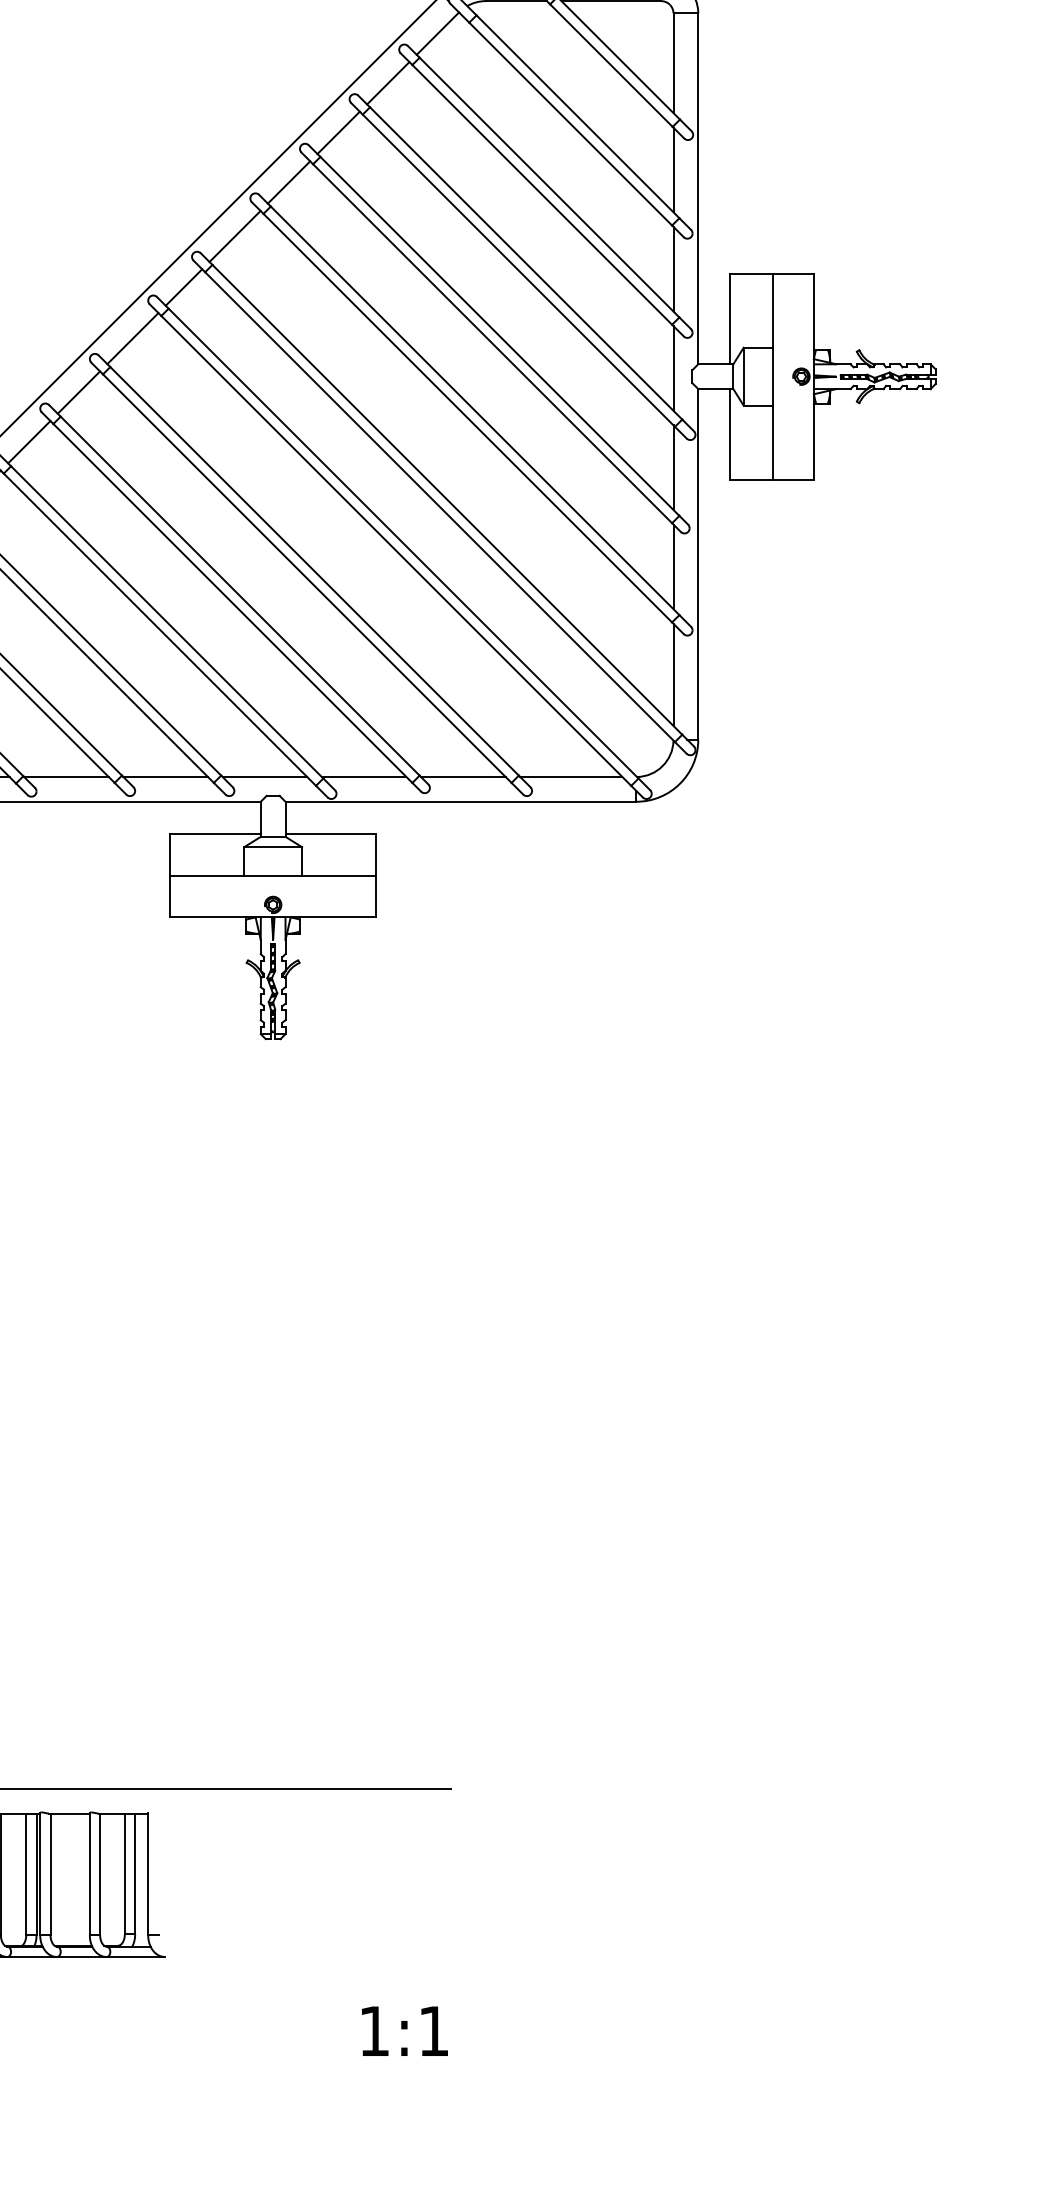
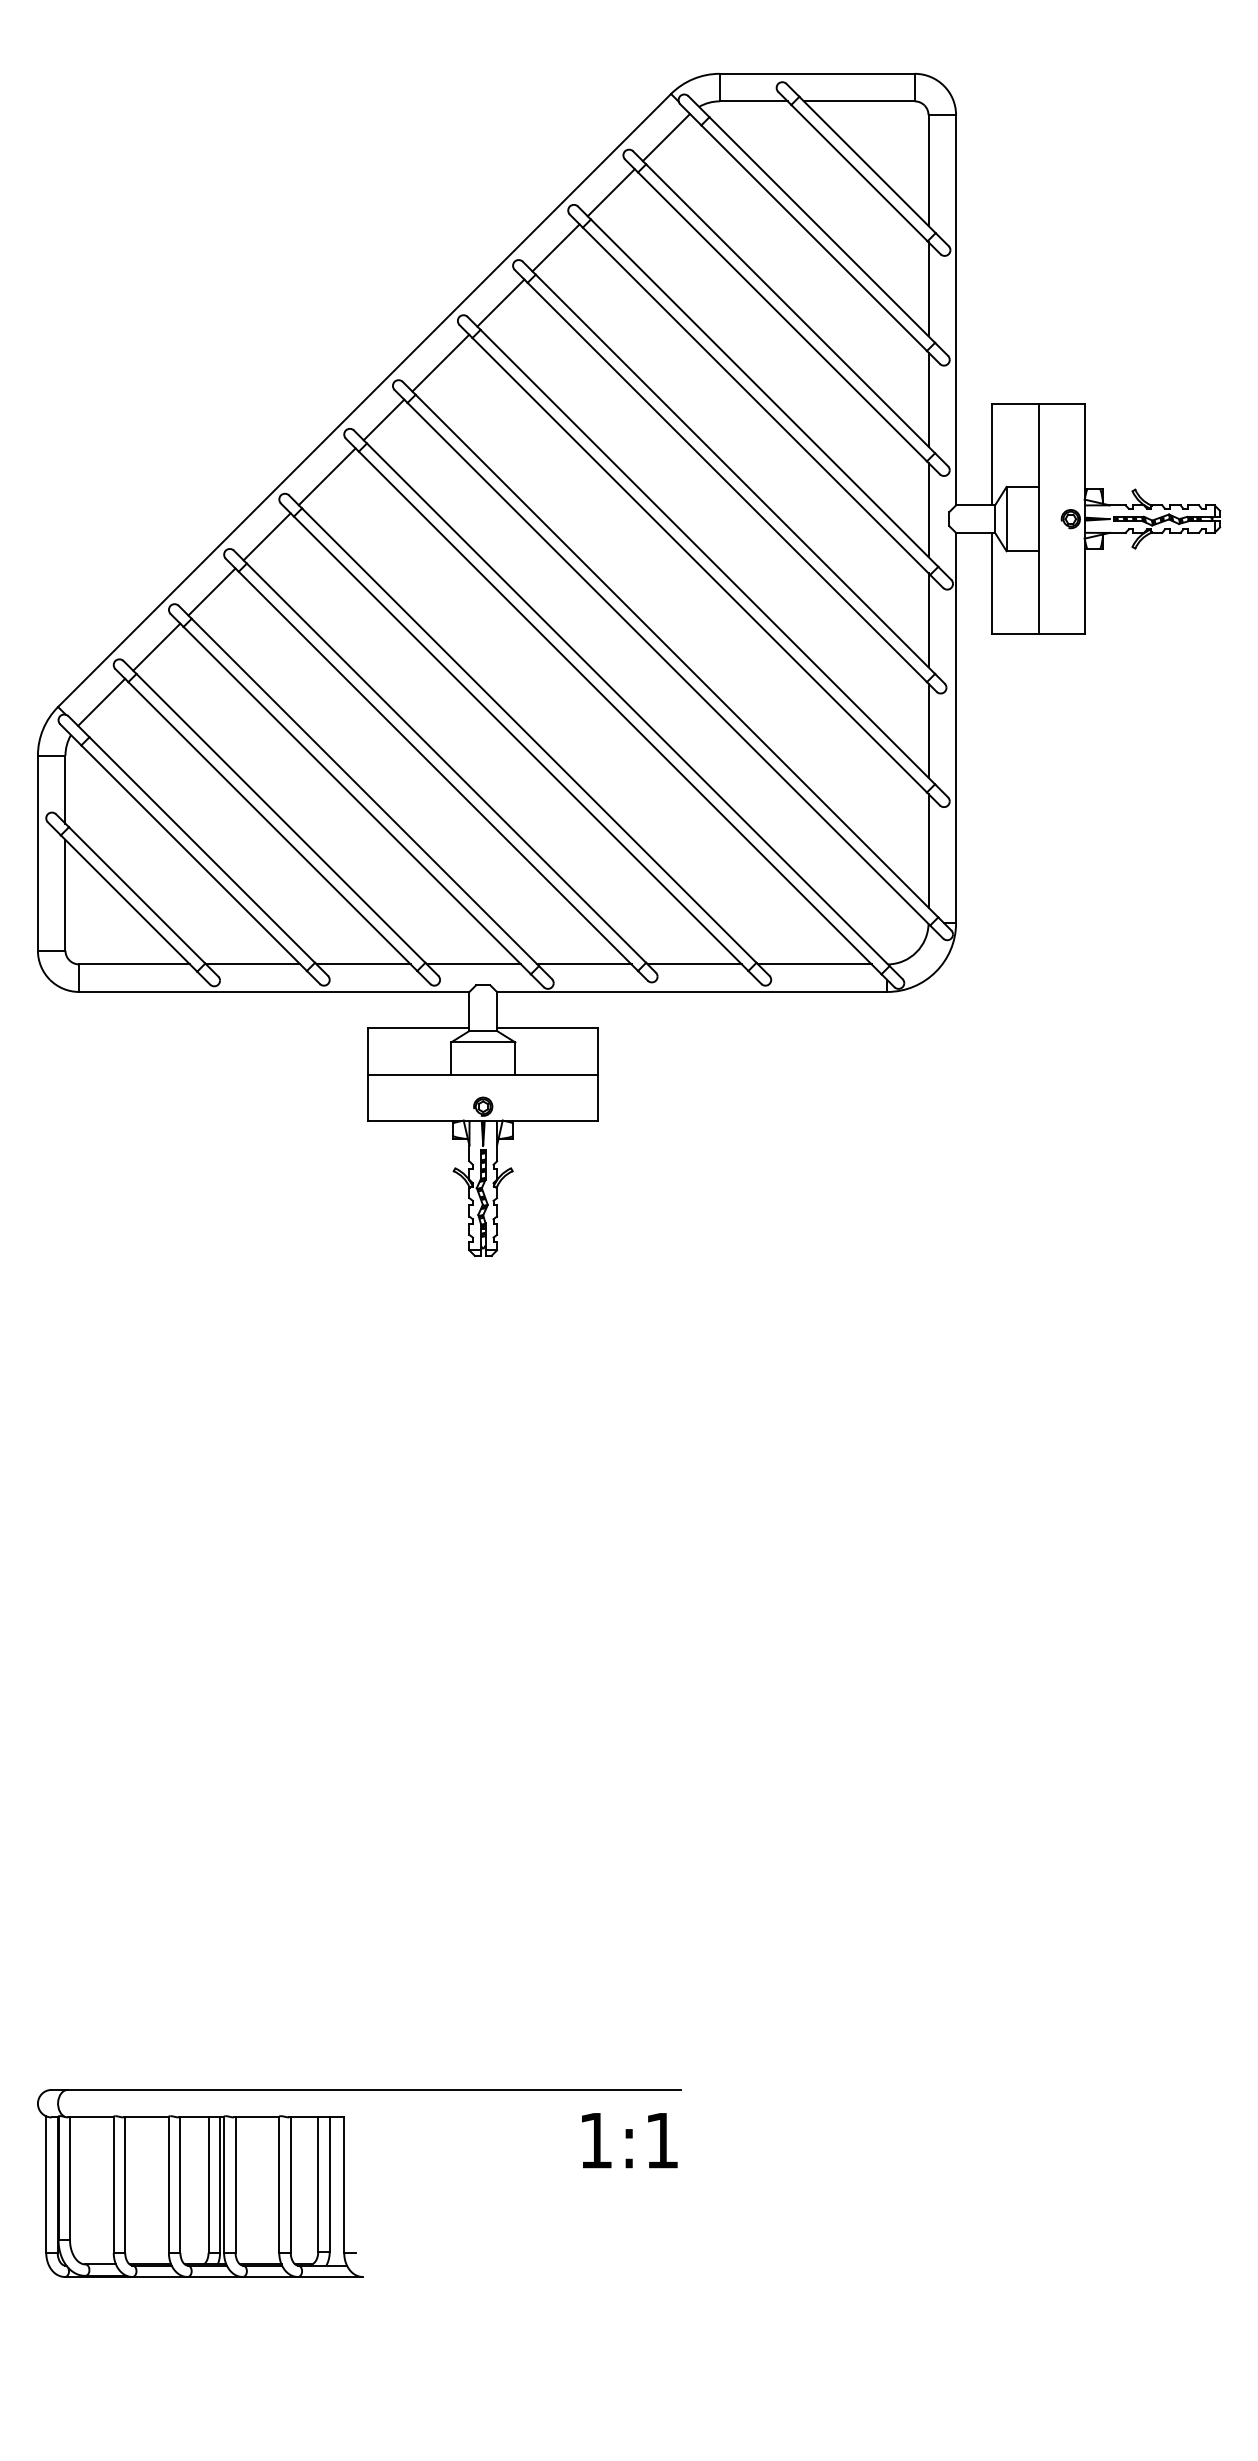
text: (404, 2031) -> (629, 2140), moved

